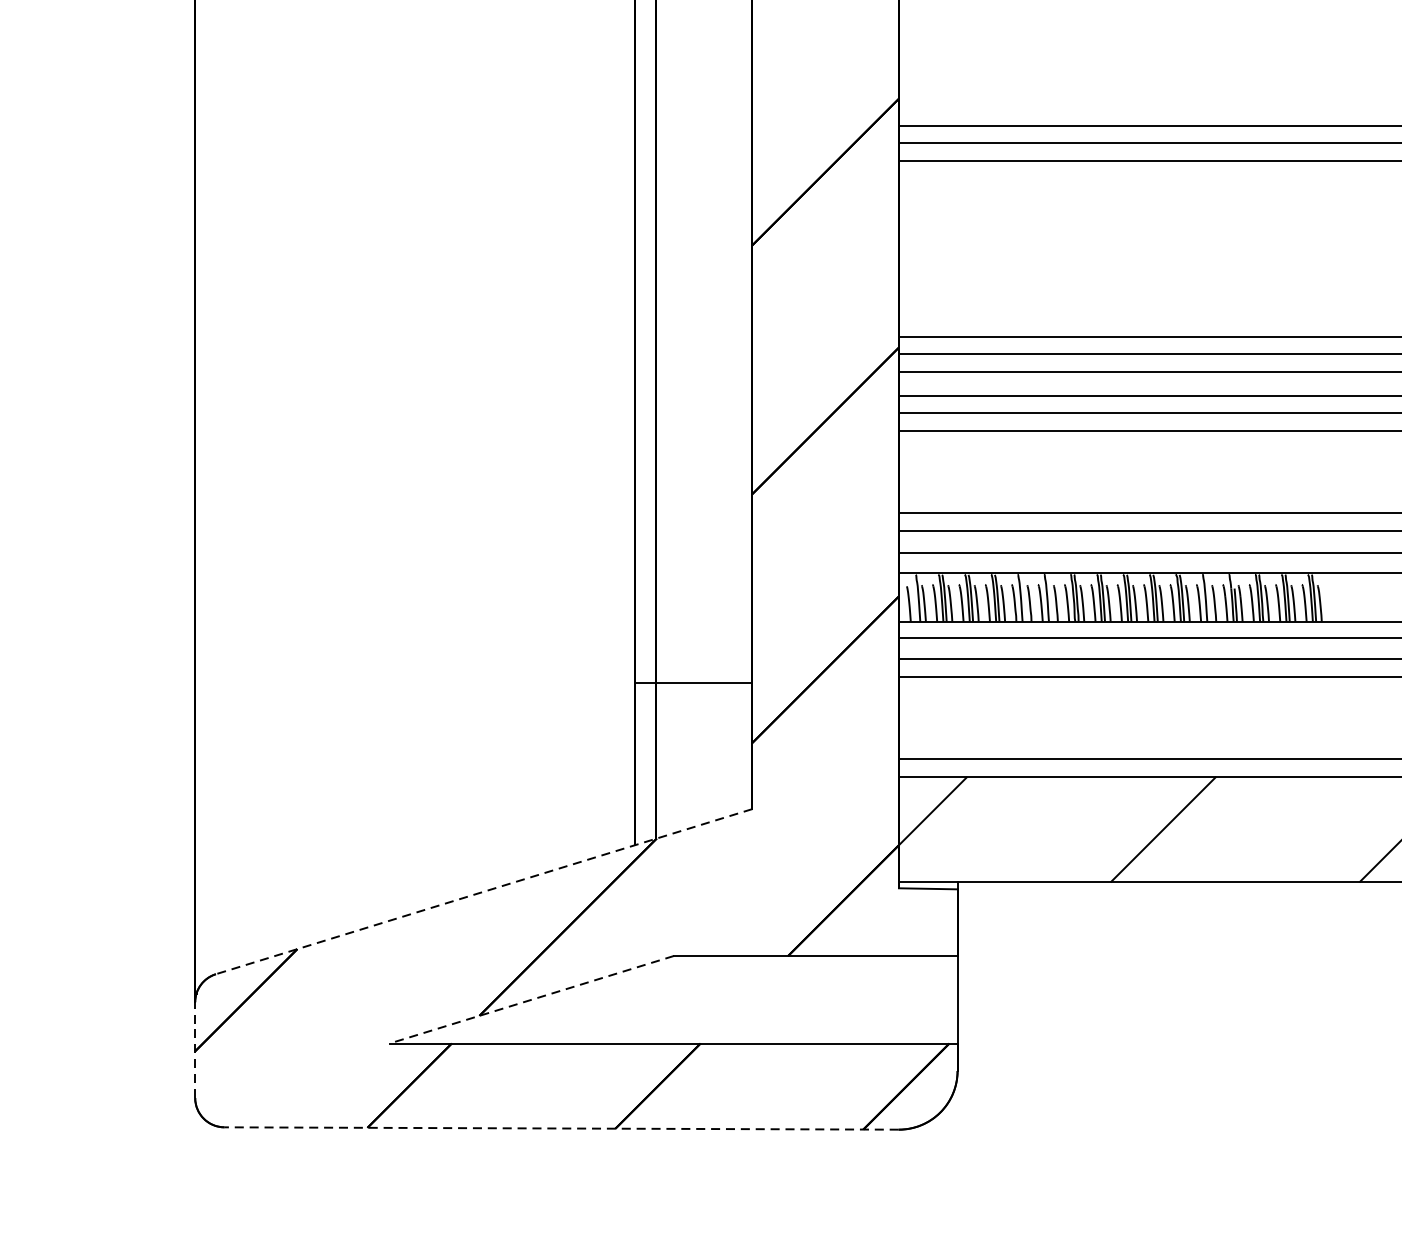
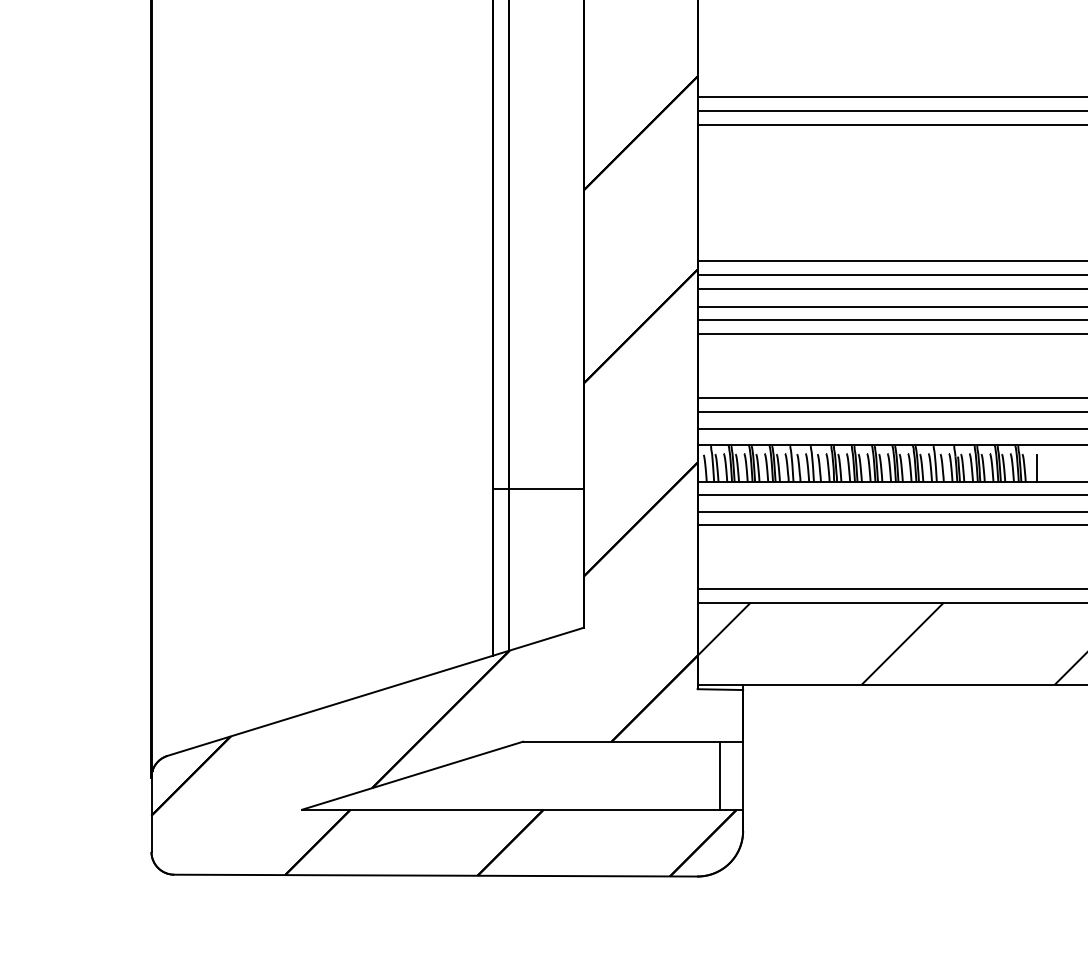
line: (1335, 603) -> (1036, 468), added
line: (692, 682) -> (537, 488), moved
line: (483, 891) -> (375, 691), dashed -> solid
line: (531, 999) -> (412, 775), dashed -> solid
line: (928, 999) -> (720, 775), added
line: (195, 1049) -> (151, 814), dashed -> solid
line: (561, 1128) -> (435, 875), dashed -> solid

